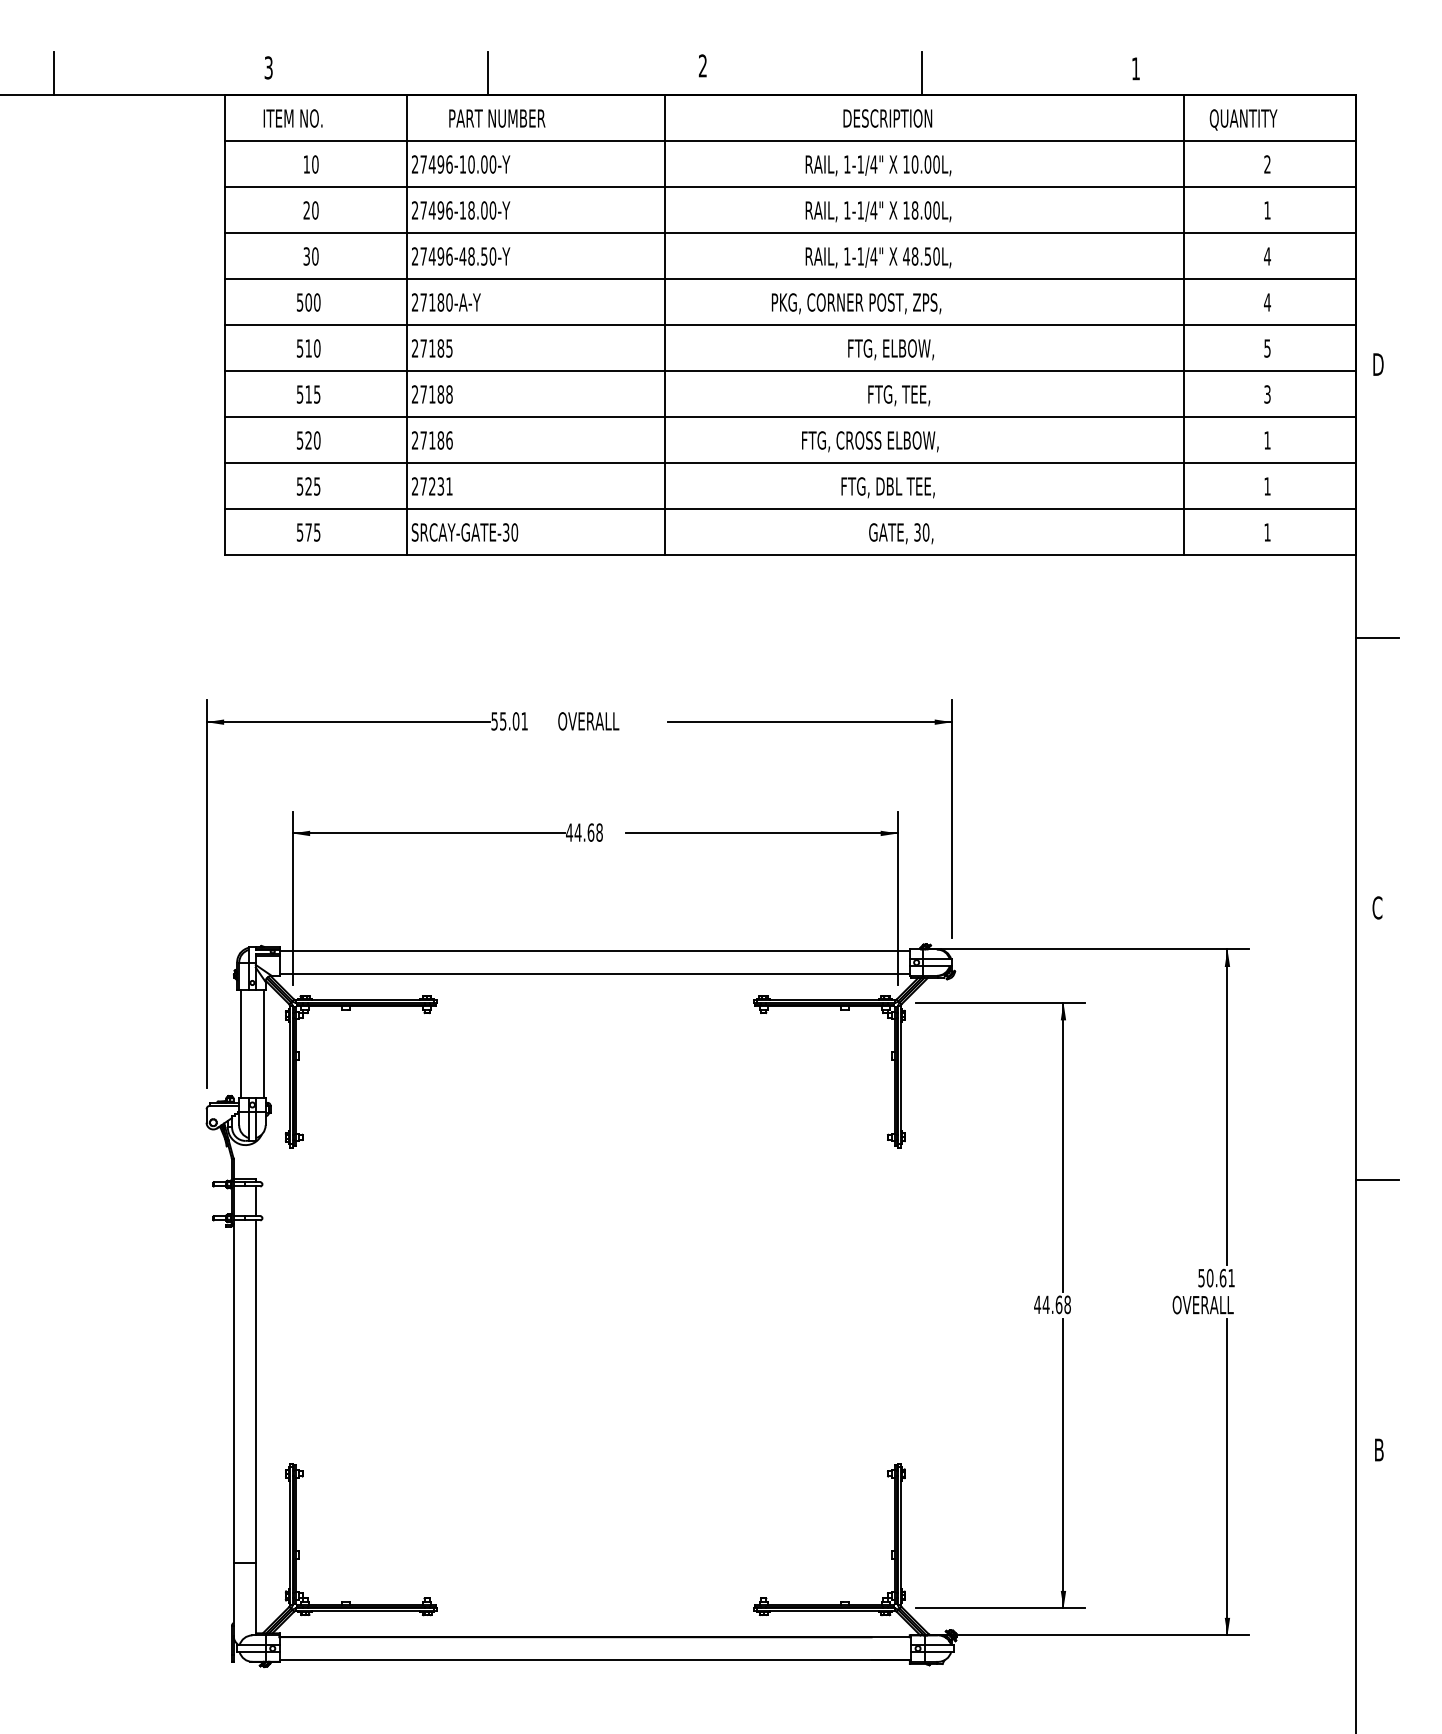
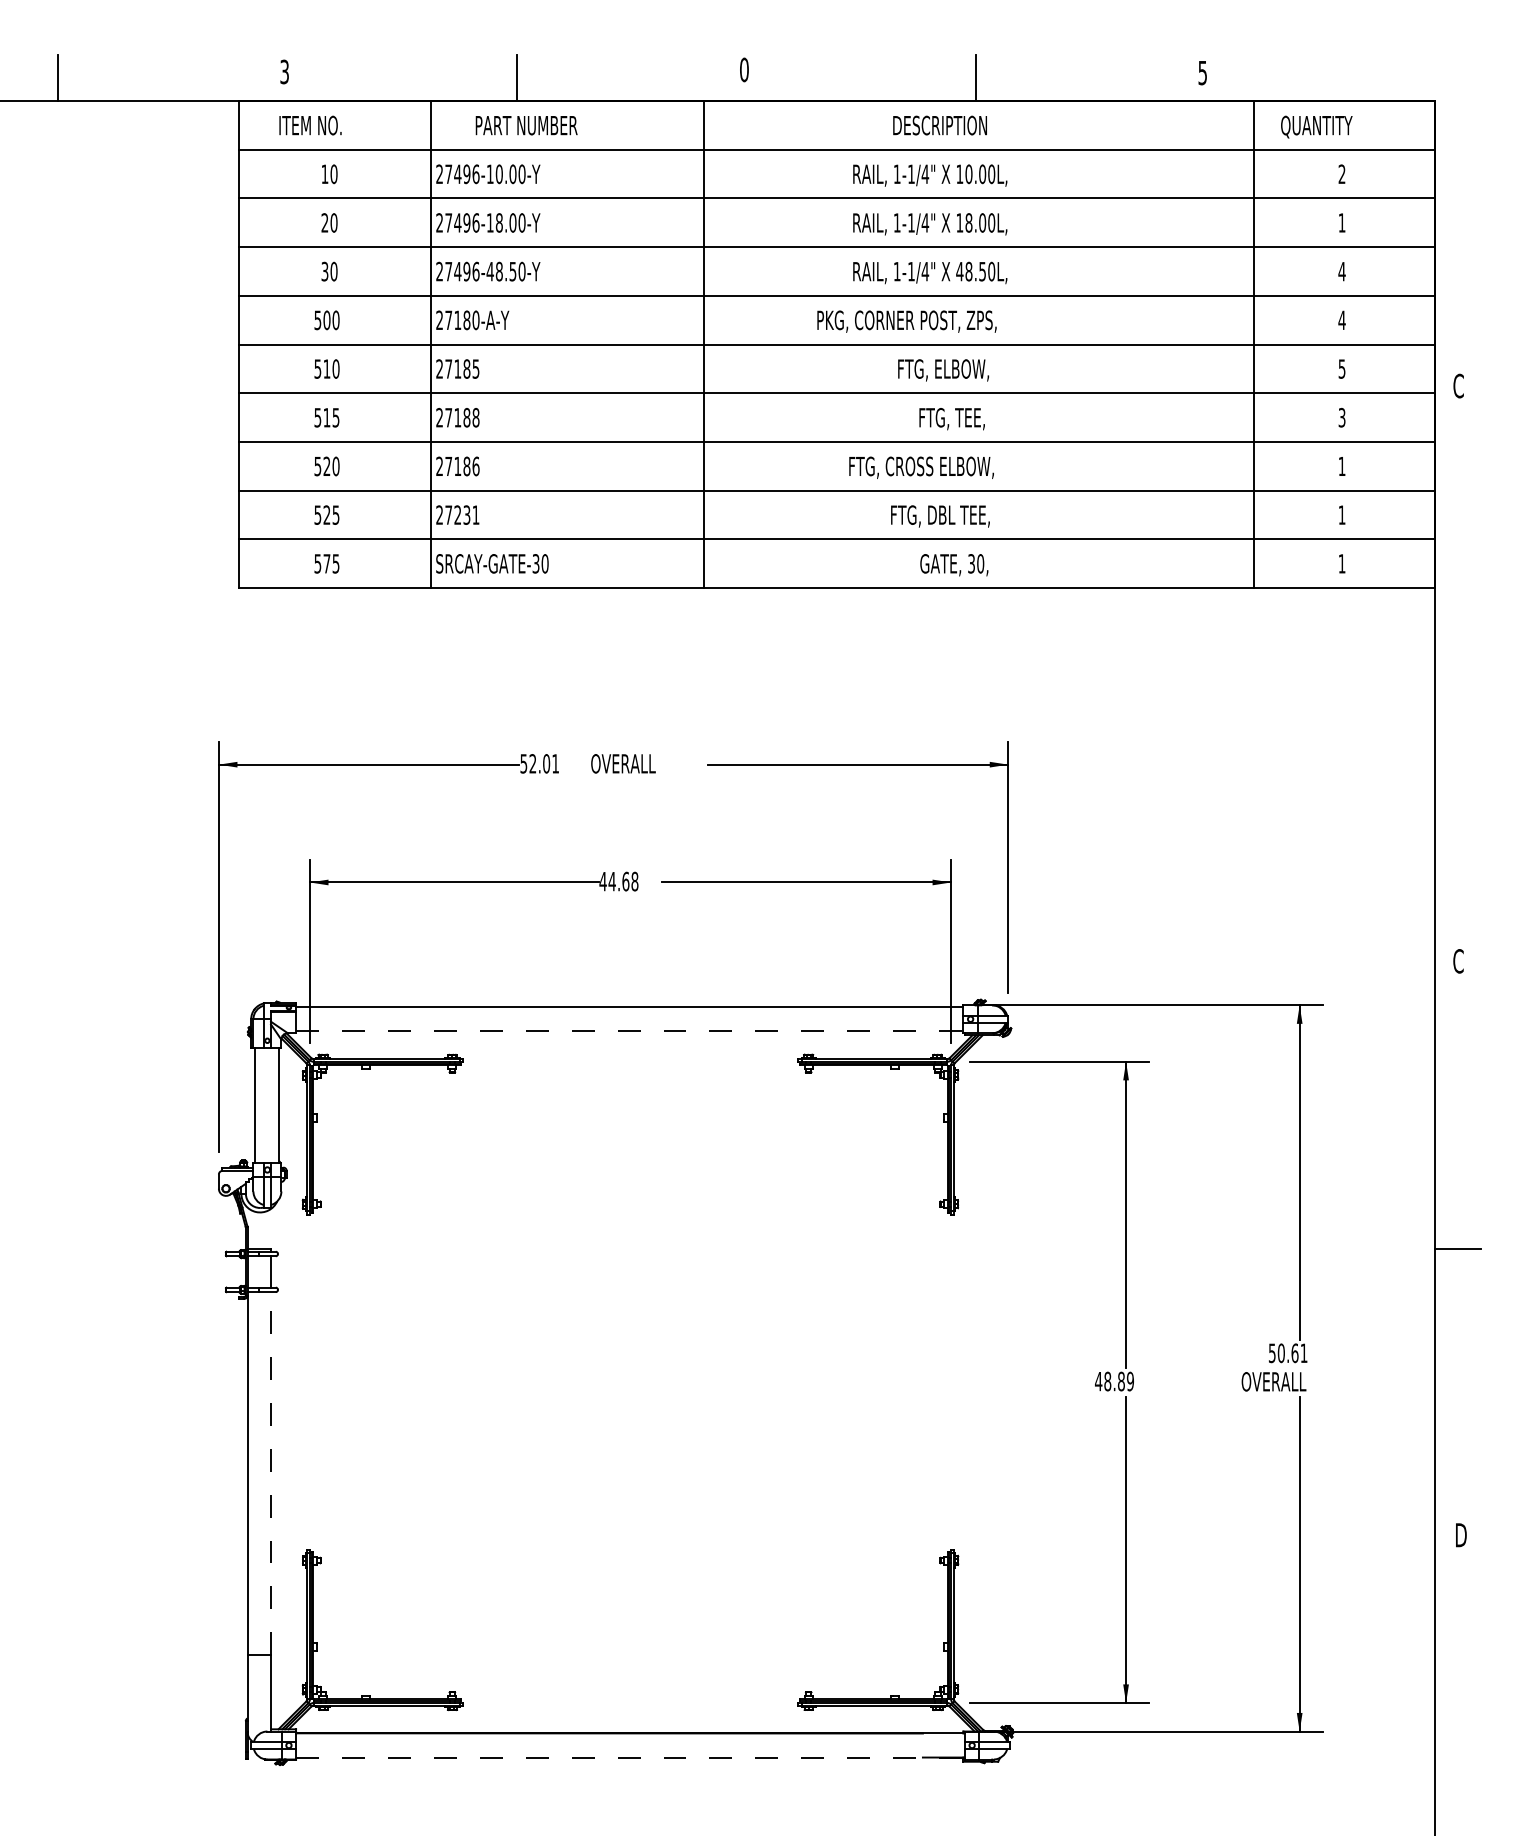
text: (702, 65) -> (743, 69), 2 -> 0
text: (1135, 68) -> (1202, 72), 1 -> 5
text: (1377, 364) -> (1458, 386), D -> C
line: (1376, 637) -> (1457, 675), removed
text: (503, 721) -> (533, 763), 55.01 -> 52.01
line: (595, 974) -> (630, 1031), solid -> dashed
text: (1056, 1304) -> (1118, 1381), 44.68 -> 48.89
line: (256, 1391) -> (271, 1473), solid -> dashed
text: (1380, 1450) -> (1461, 1535), B -> D
line: (595, 1659) -> (630, 1757), solid -> dashed

